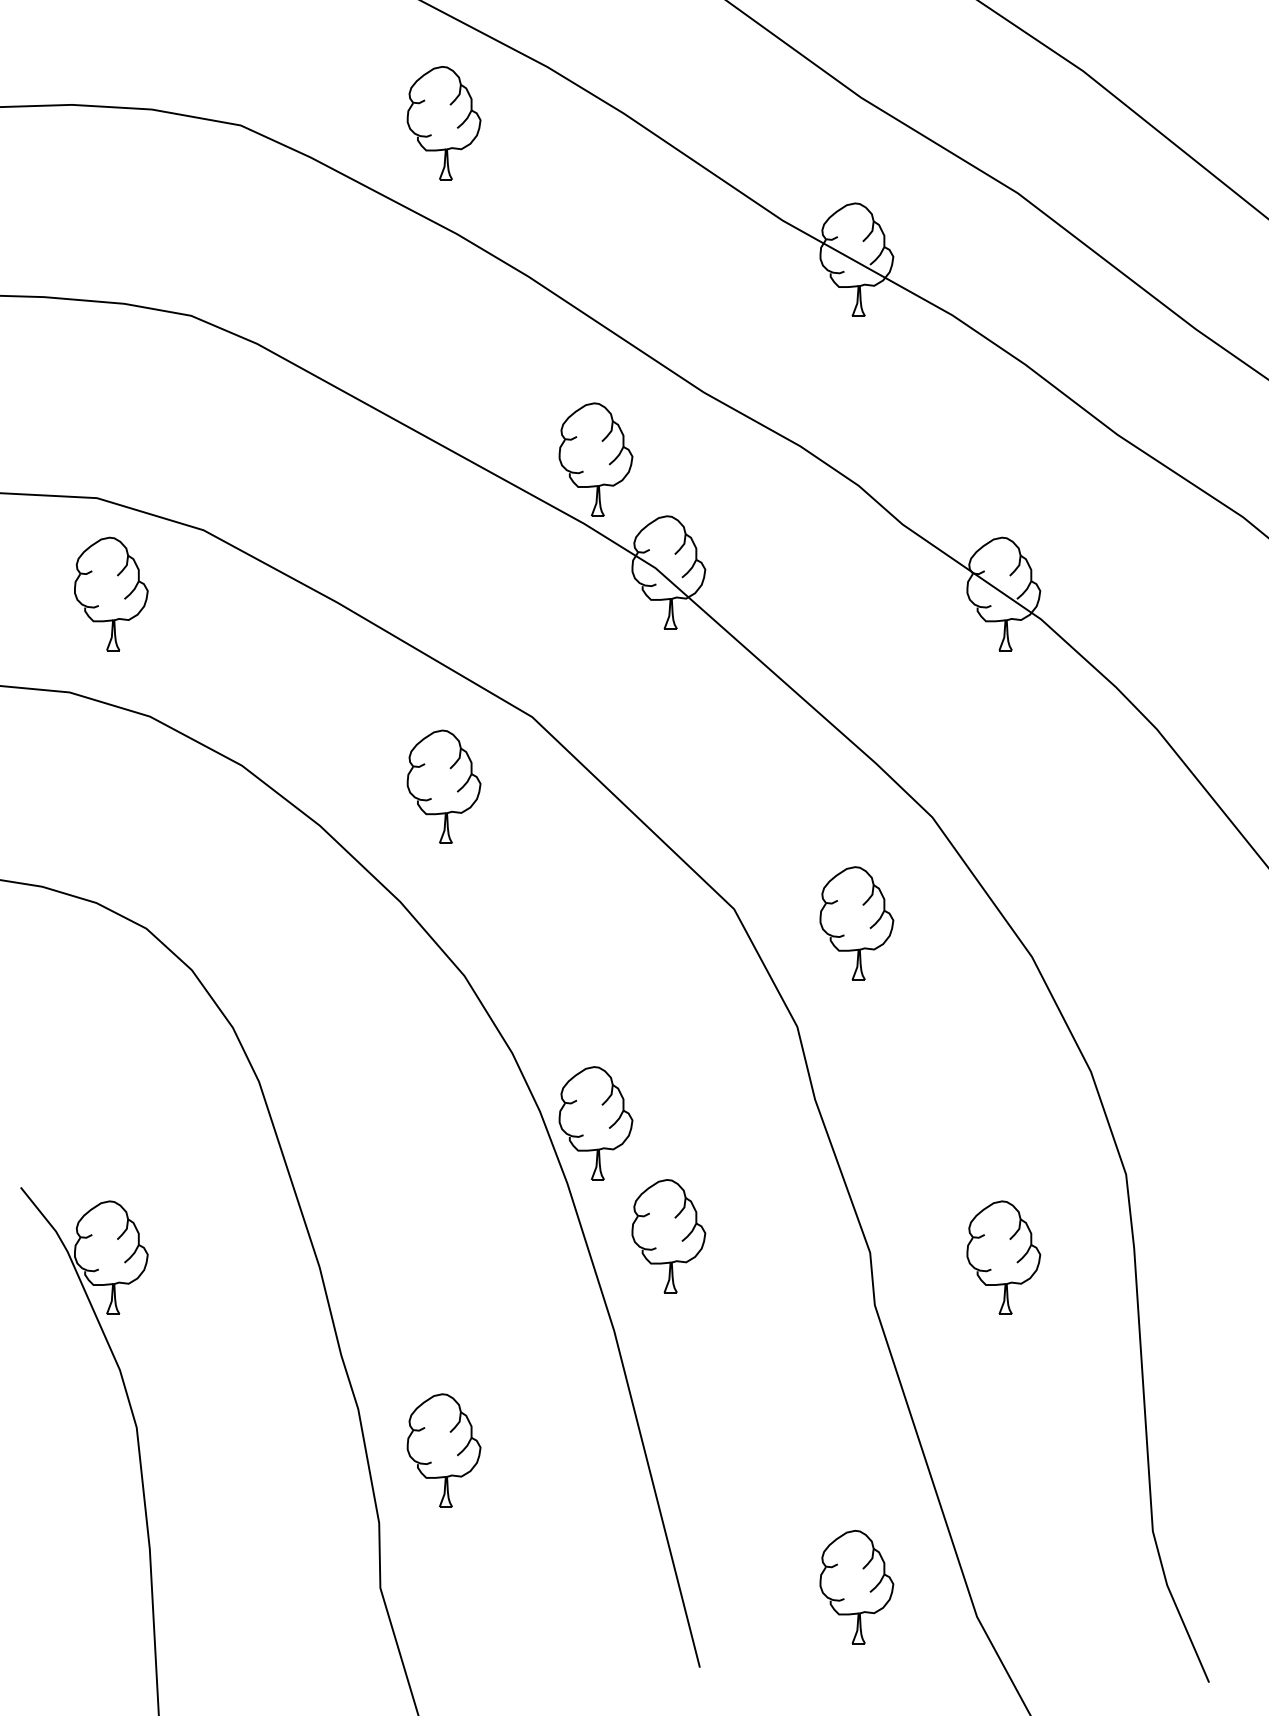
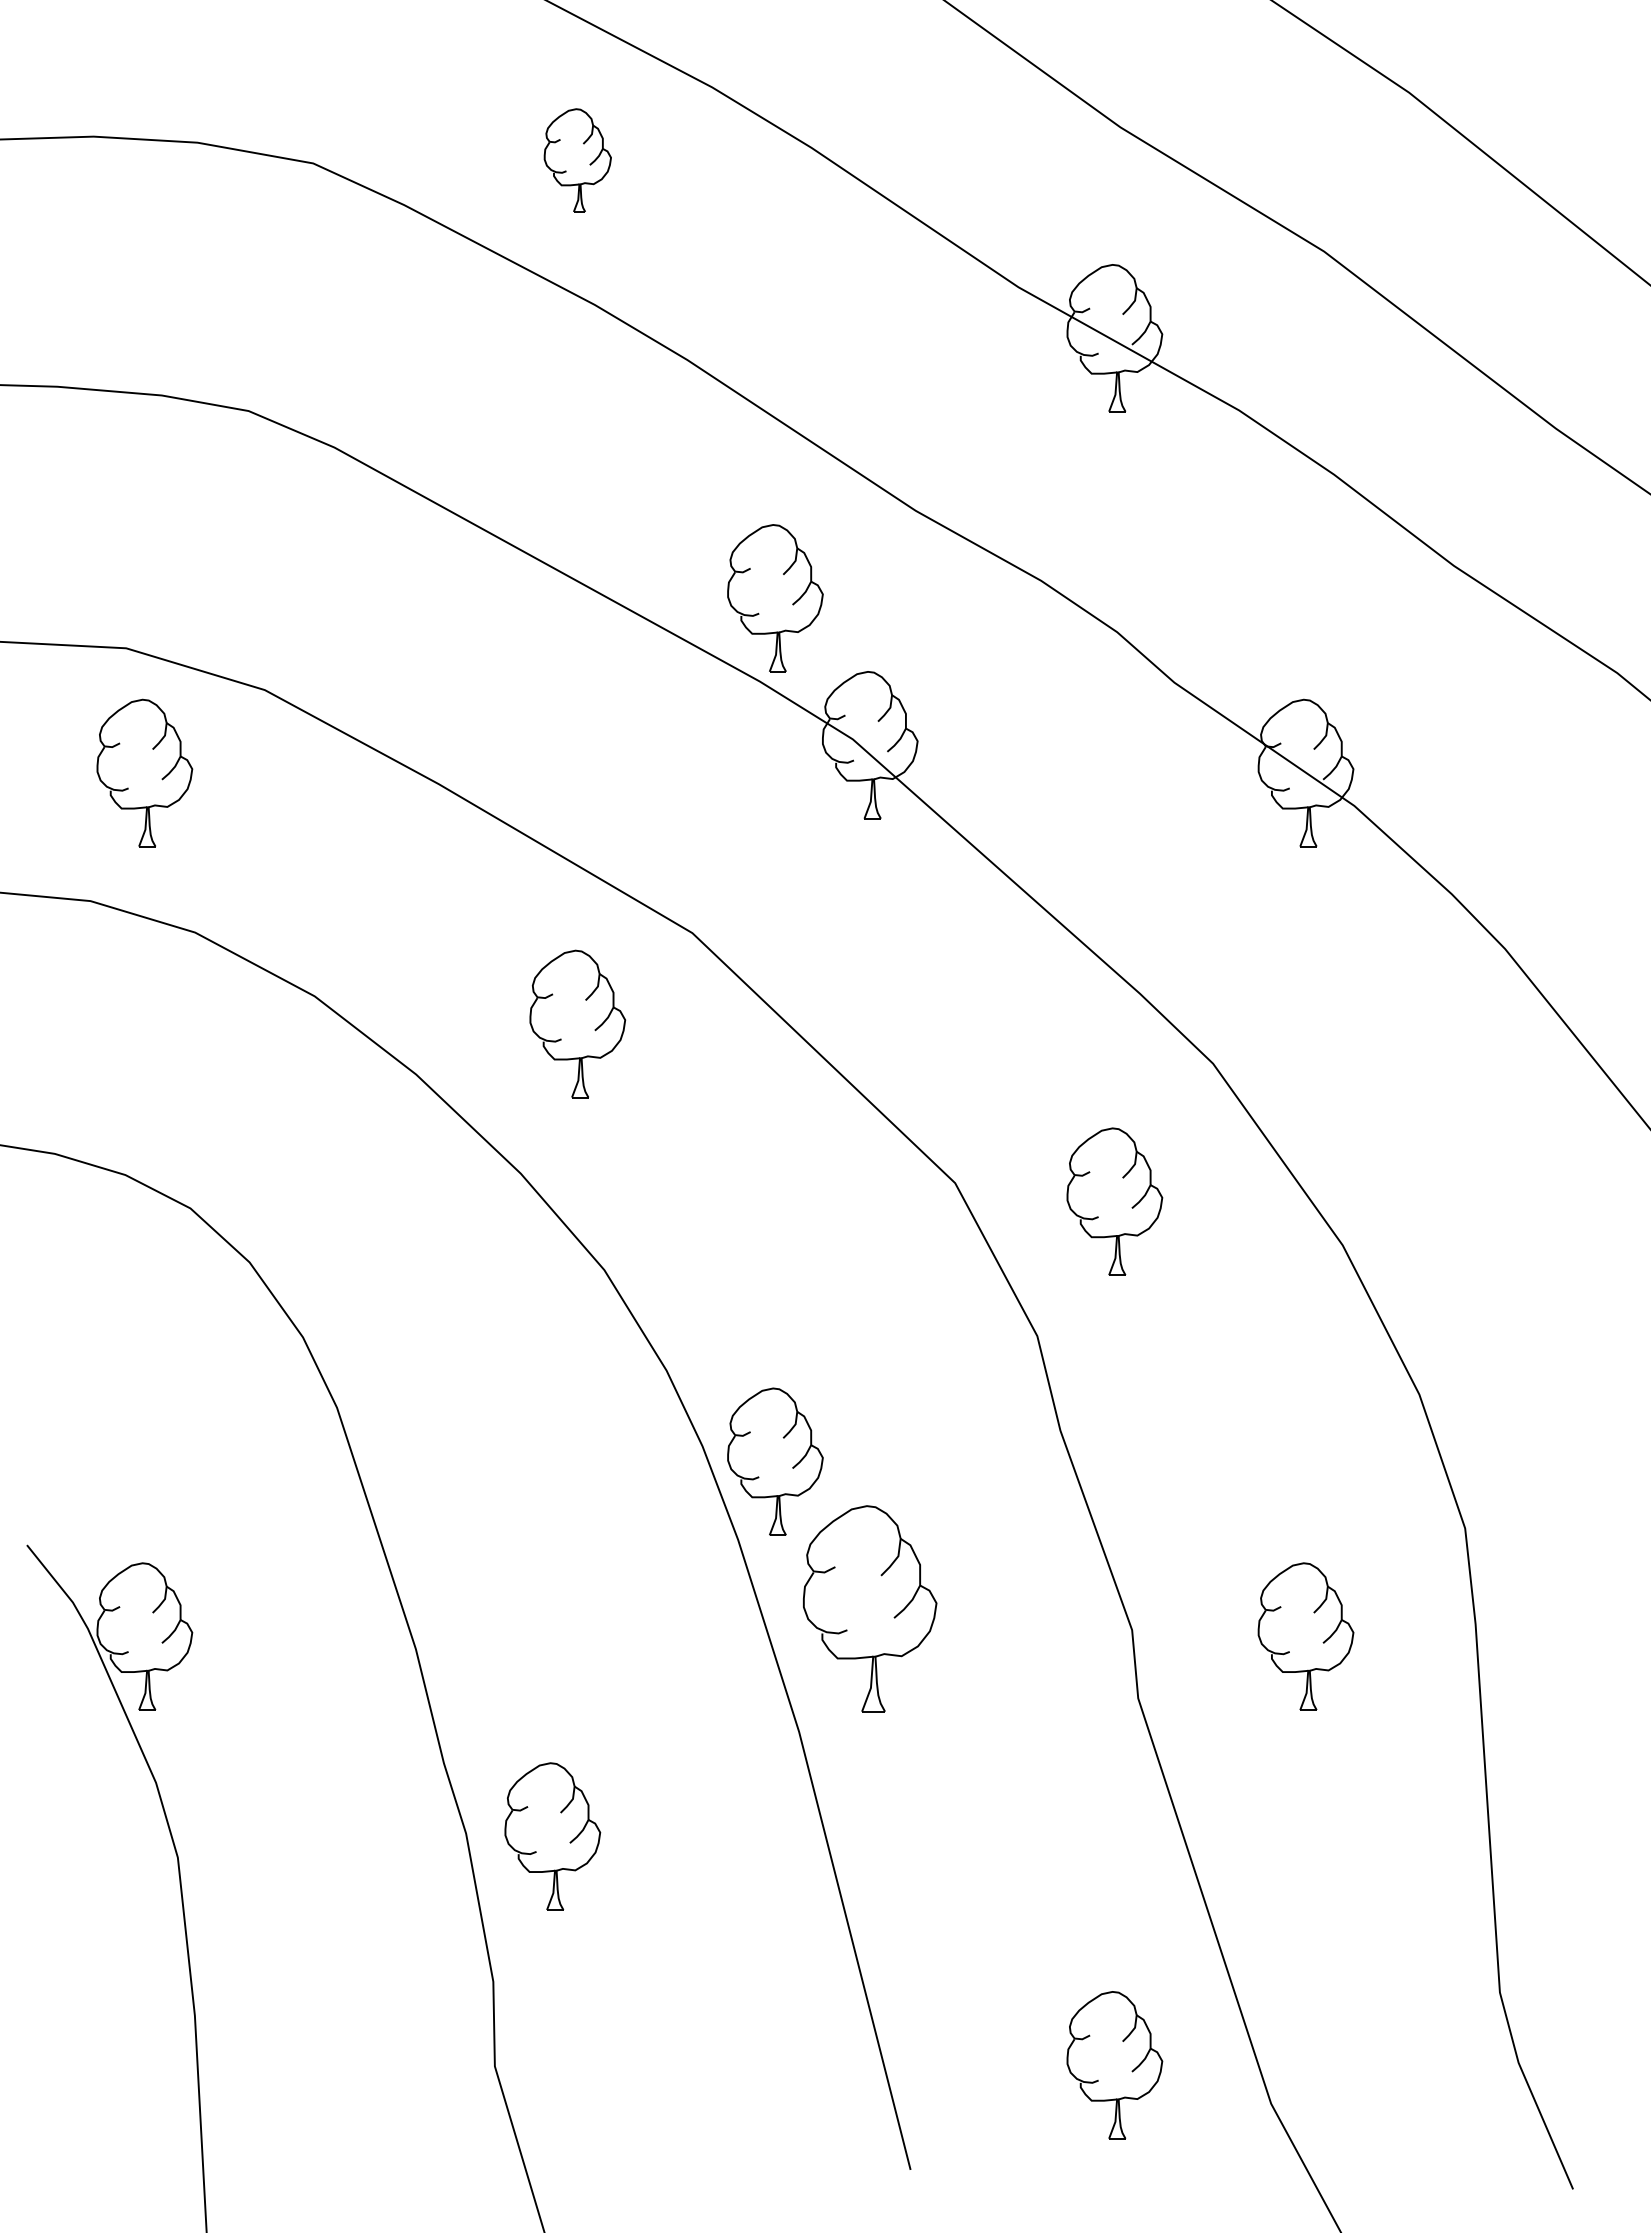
part: (443, 123) -> (577, 160), size x0.7
part: (669, 1236) -> (870, 1608), size x1.4
part: (443, 1450) -> (552, 1836), moved

